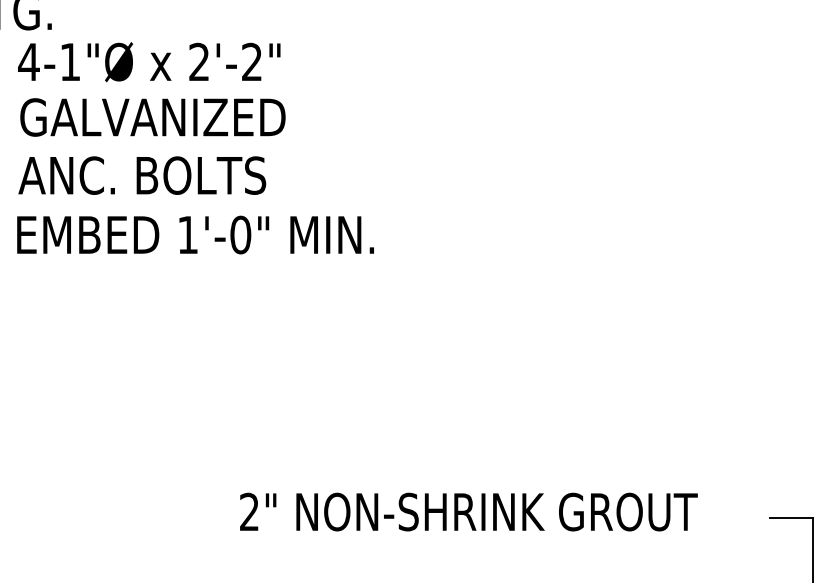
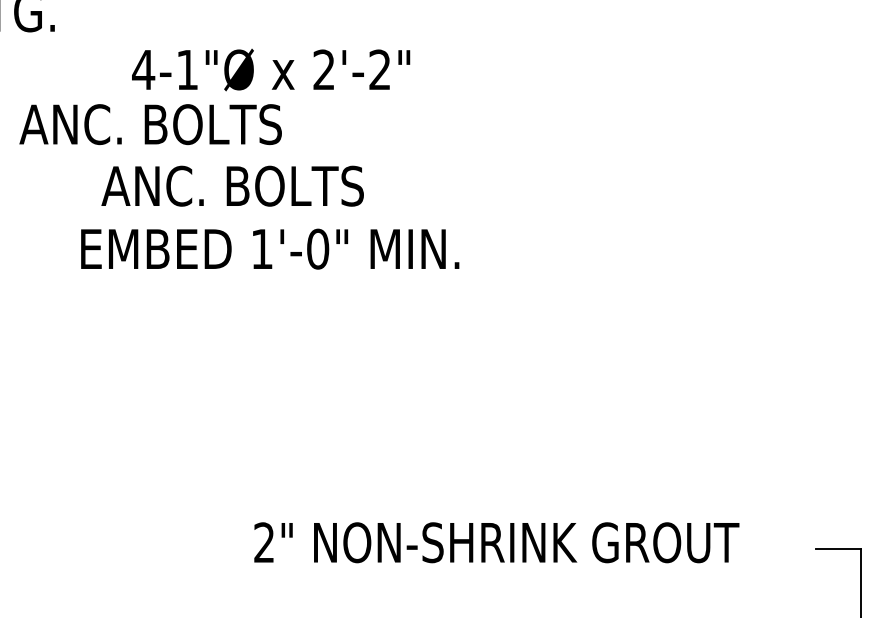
text: (149, 61) -> (271, 69), moved
text: (151, 117) -> (160, 124), GALVANIZED -> ANC. BOLTS
text: (142, 174) -> (232, 185), moved
text: (195, 234) -> (270, 248), moved

